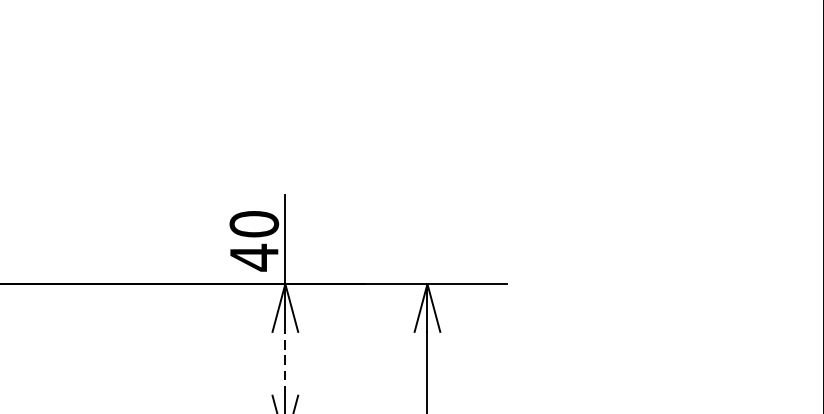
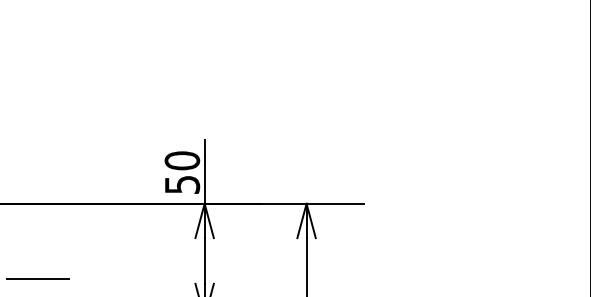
text: (254, 257) -> (182, 184), 40 -> 50
line: (285, 363) -> (204, 260), dashed -> solid
line: (52, 389) -> (37, 279), added

